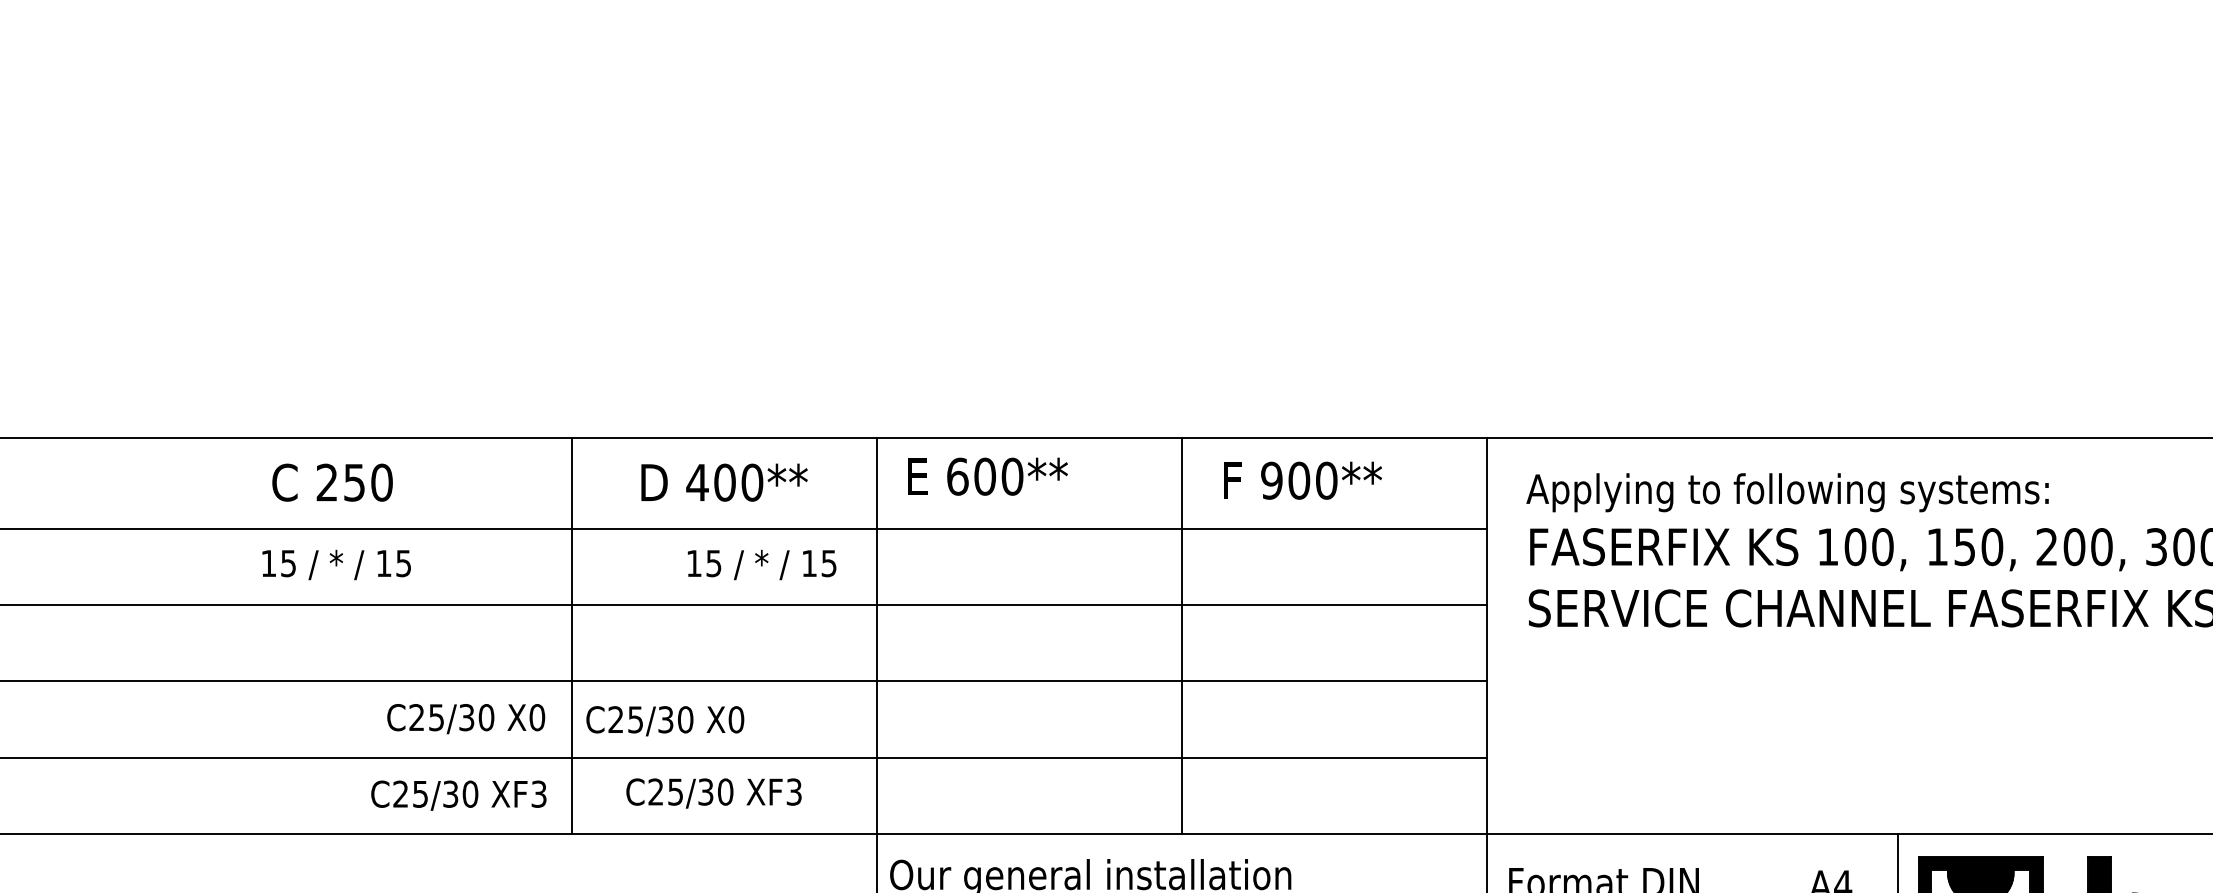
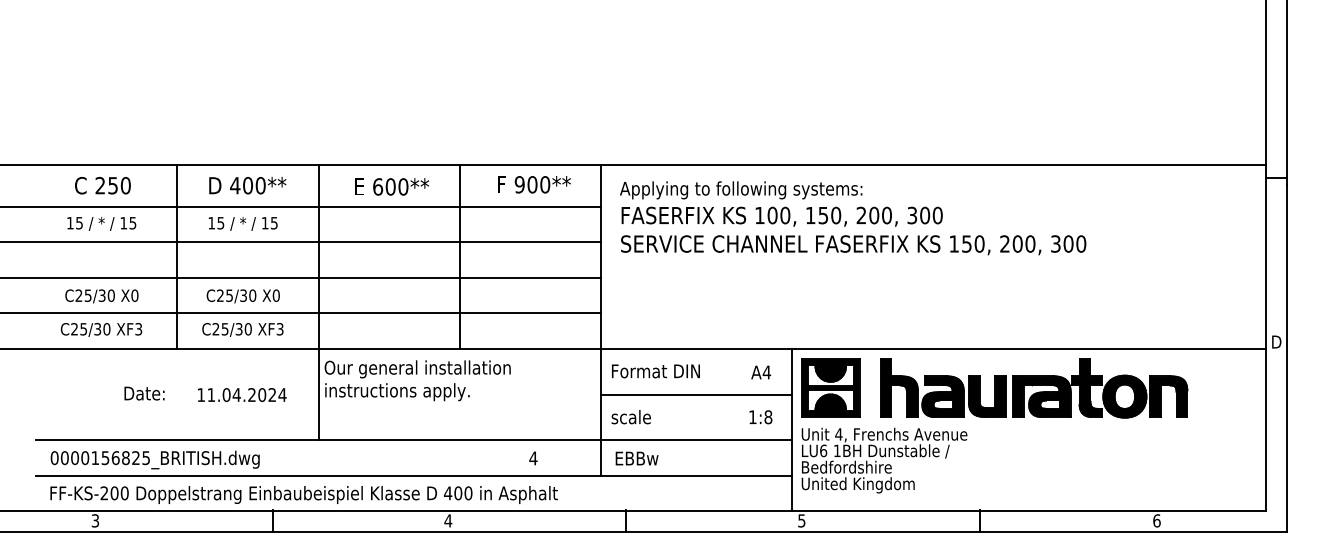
text: (986, 475) -> (391, 186), moved
text: (1303, 480) -> (534, 184), moved
text: (331, 482) -> (102, 185), moved
text: (335, 564) -> (101, 223), moved
text: (760, 564) -> (242, 223), moved
text: (465, 719) -> (101, 296), moved
text: (663, 721) -> (242, 296), moved
text: (458, 794) -> (101, 329), moved

